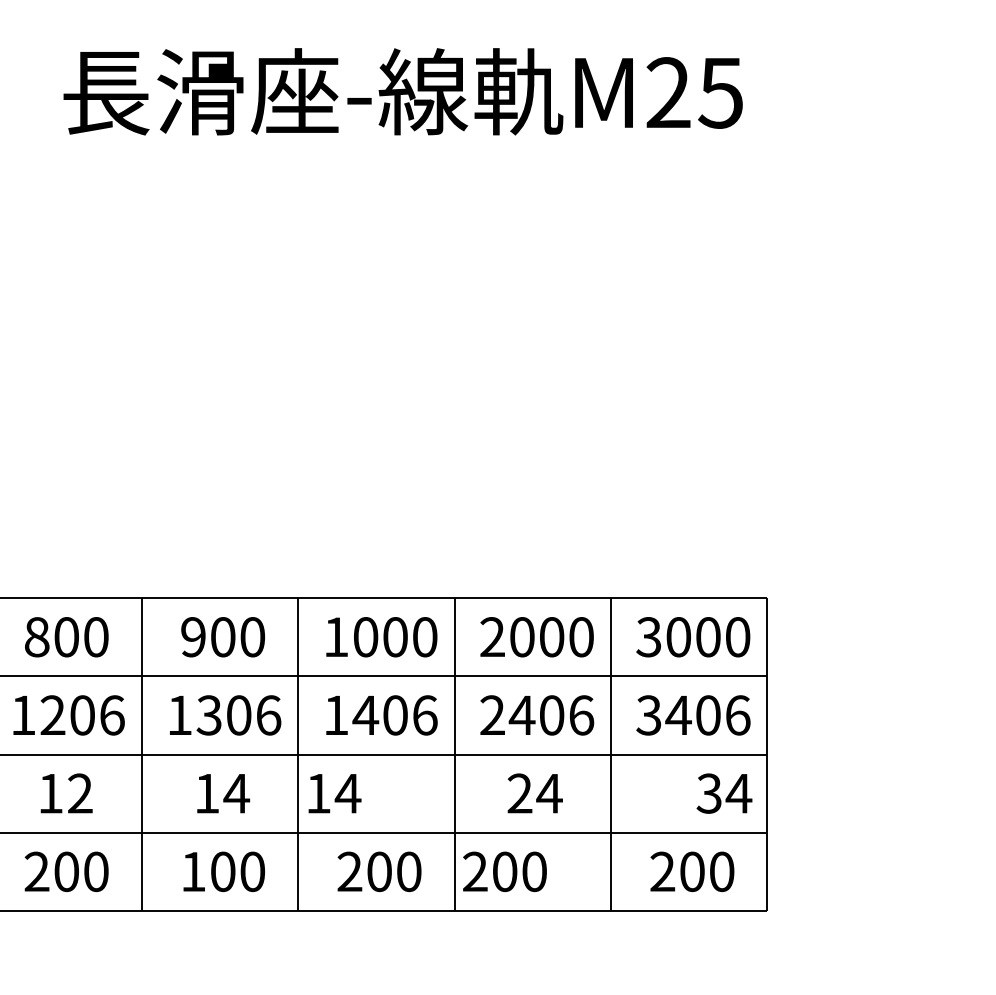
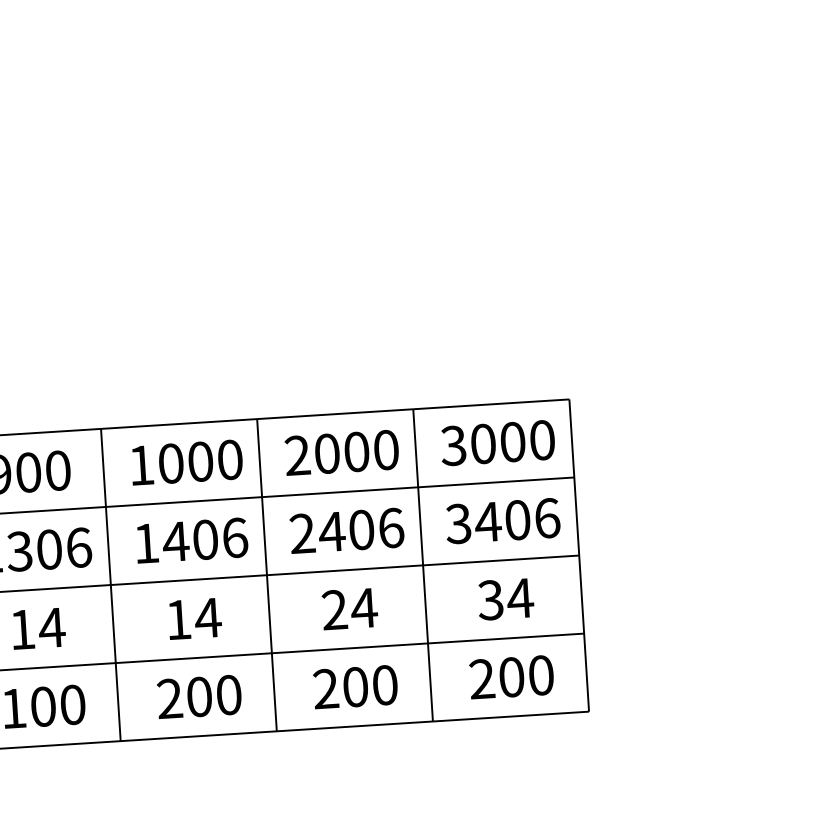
text: (334, 793) -> (194, 618), moved
text: (724, 793) -> (505, 599), moved
text: (504, 871) -> (355, 686), moved

